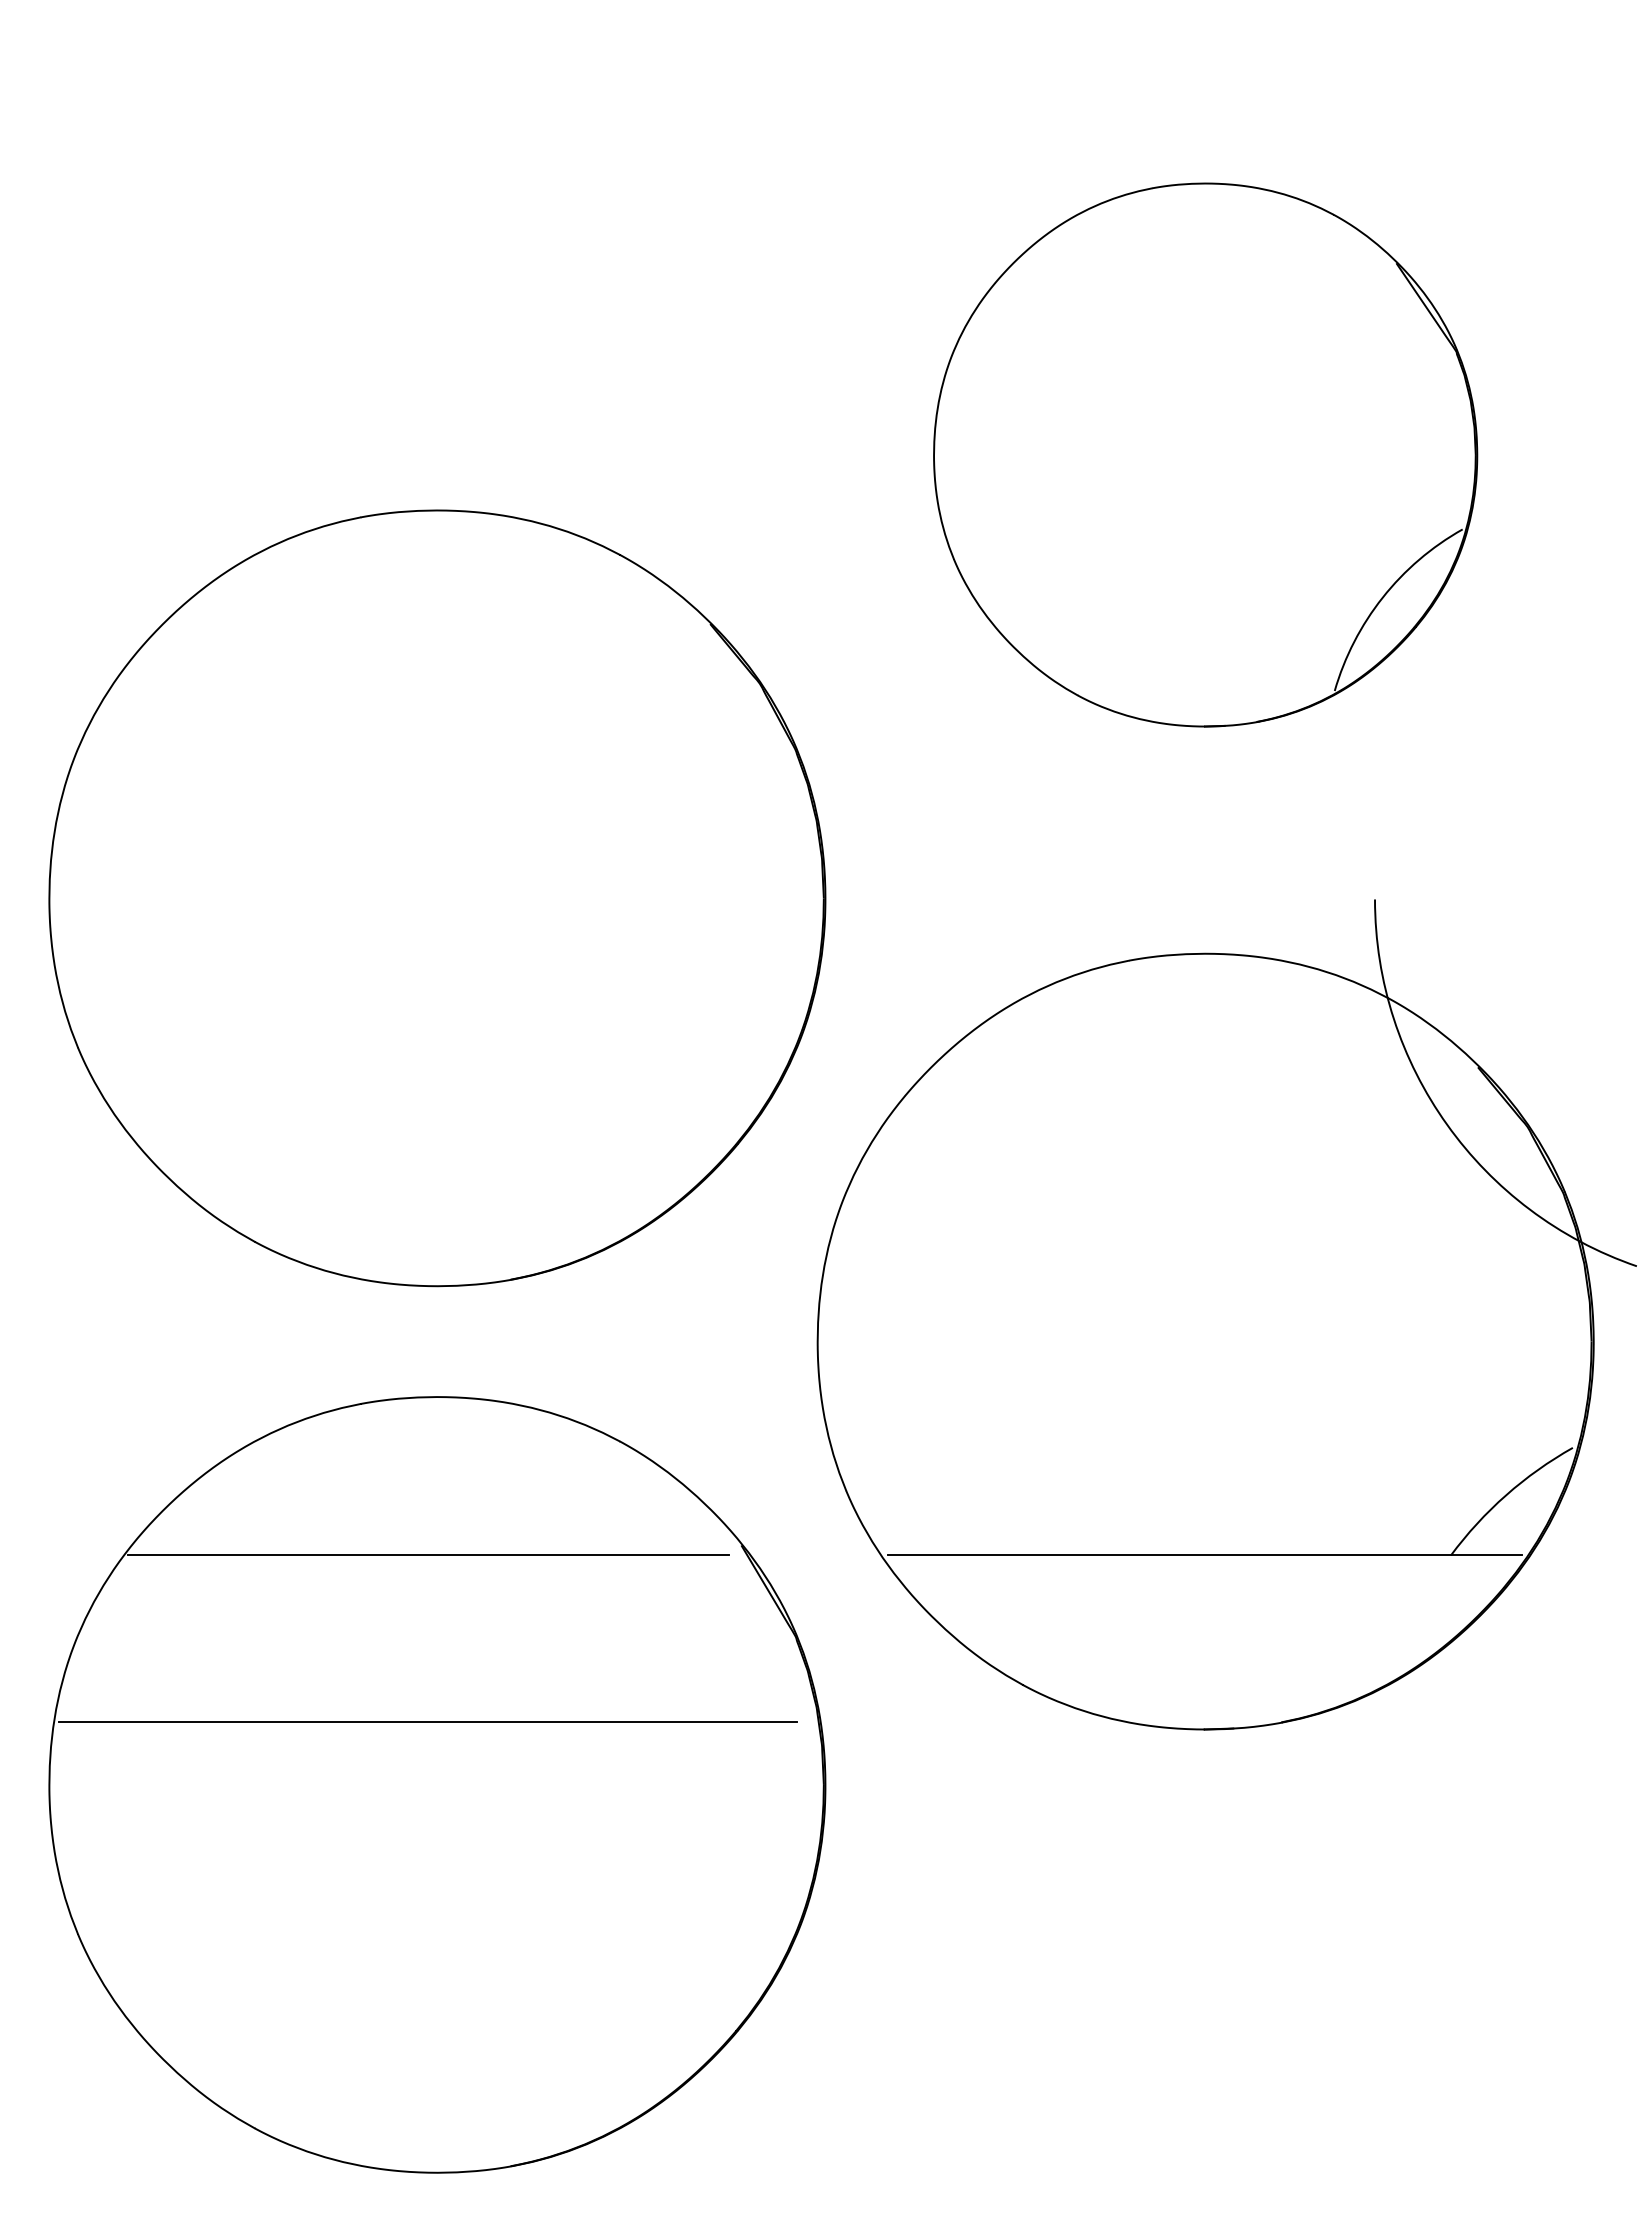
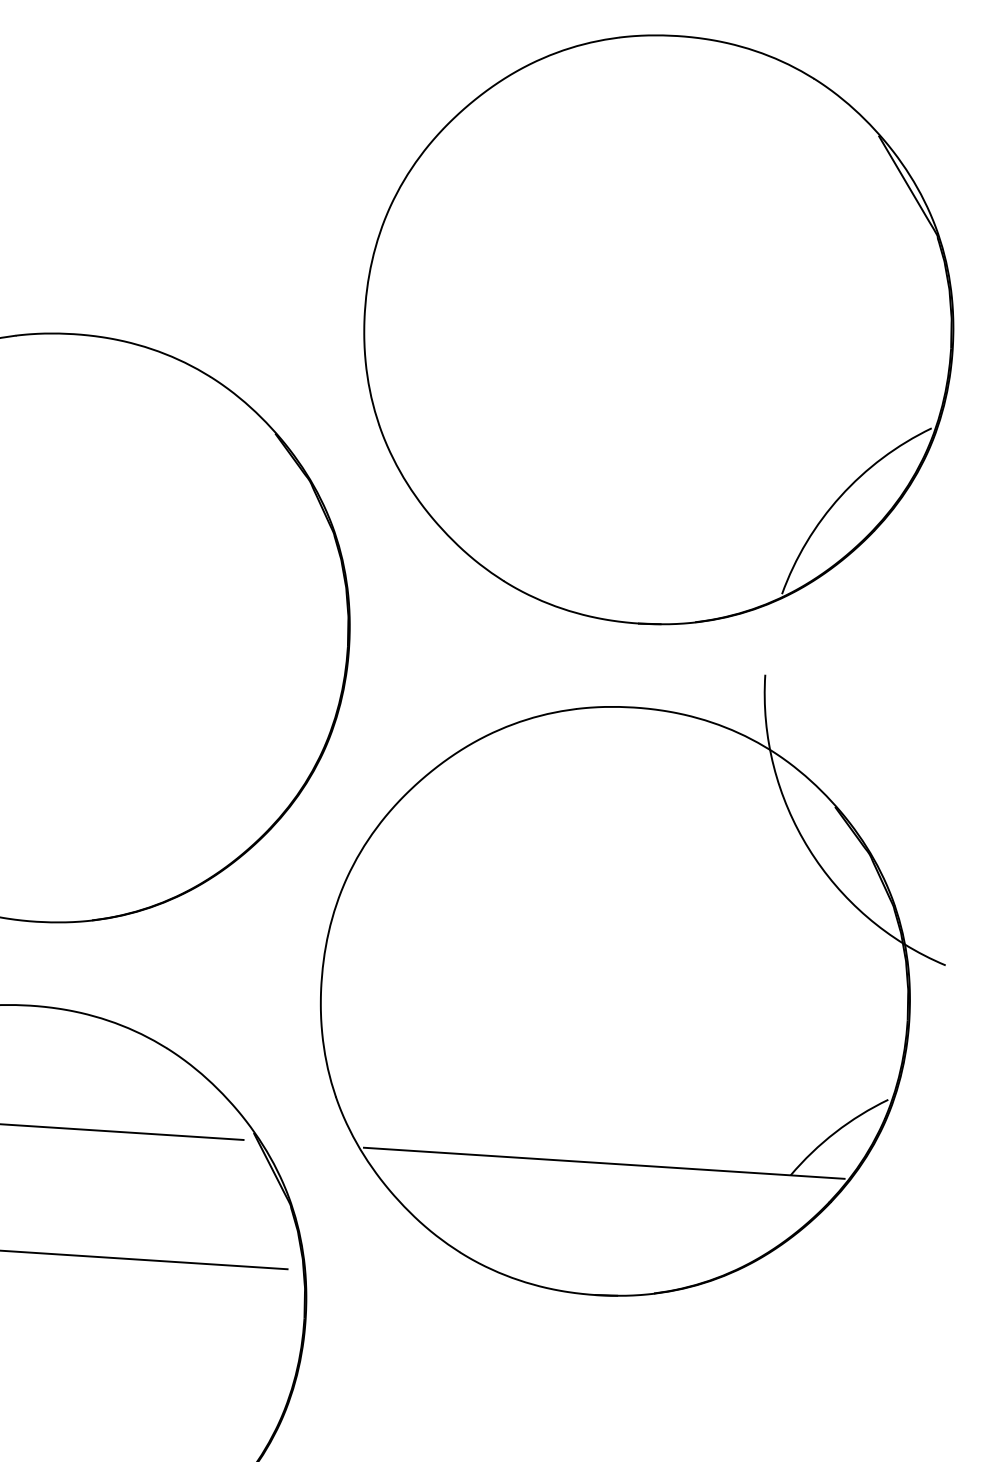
part: (1205, 454) -> (658, 329), size x1.43

